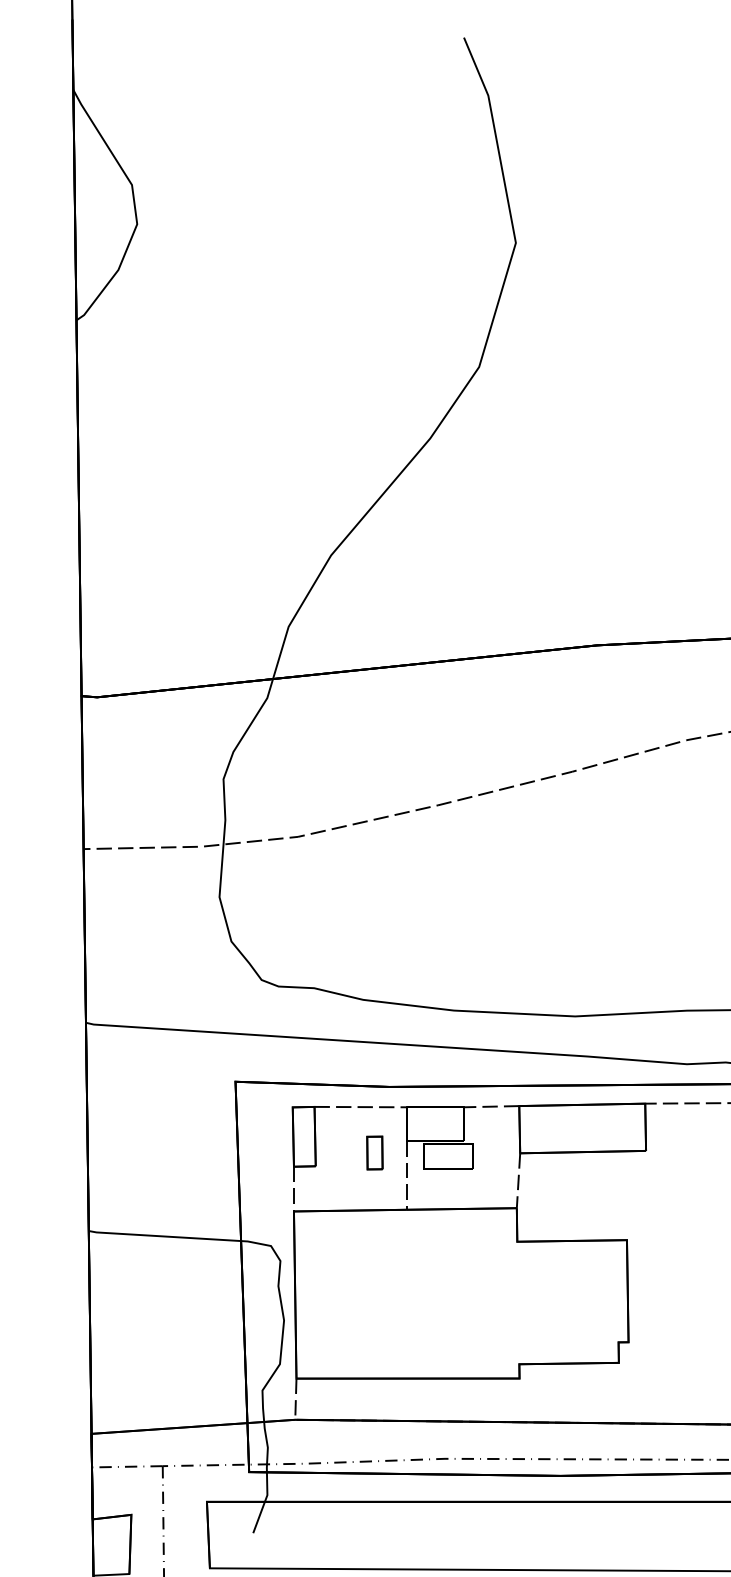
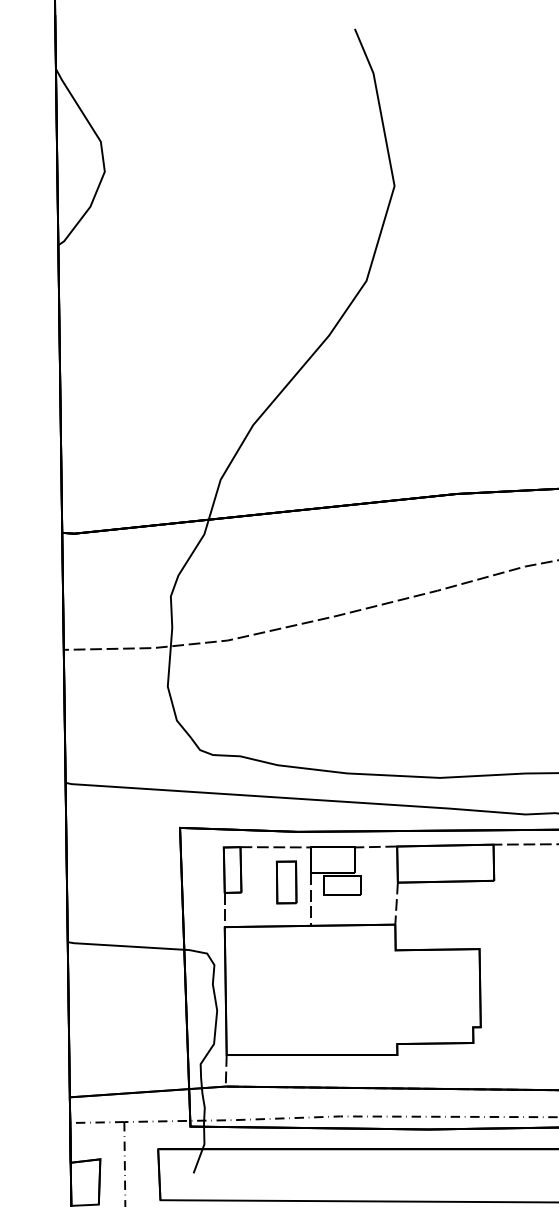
part: (374, 1152) -> (286, 882), size x1.67

